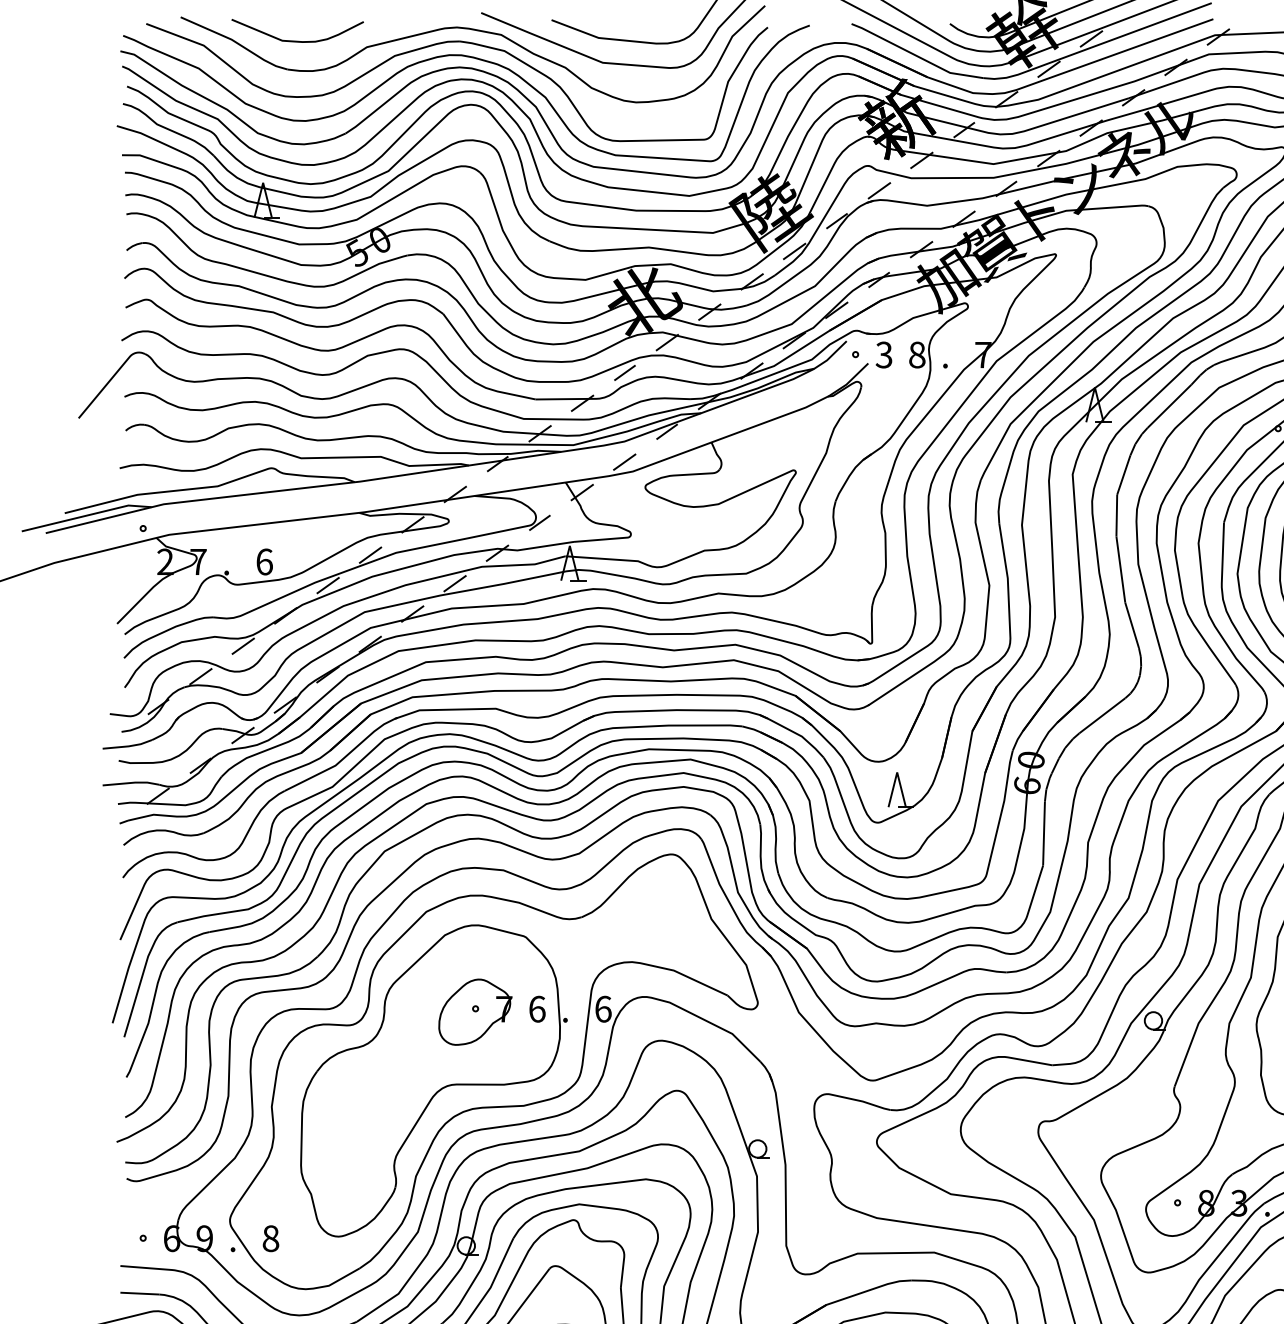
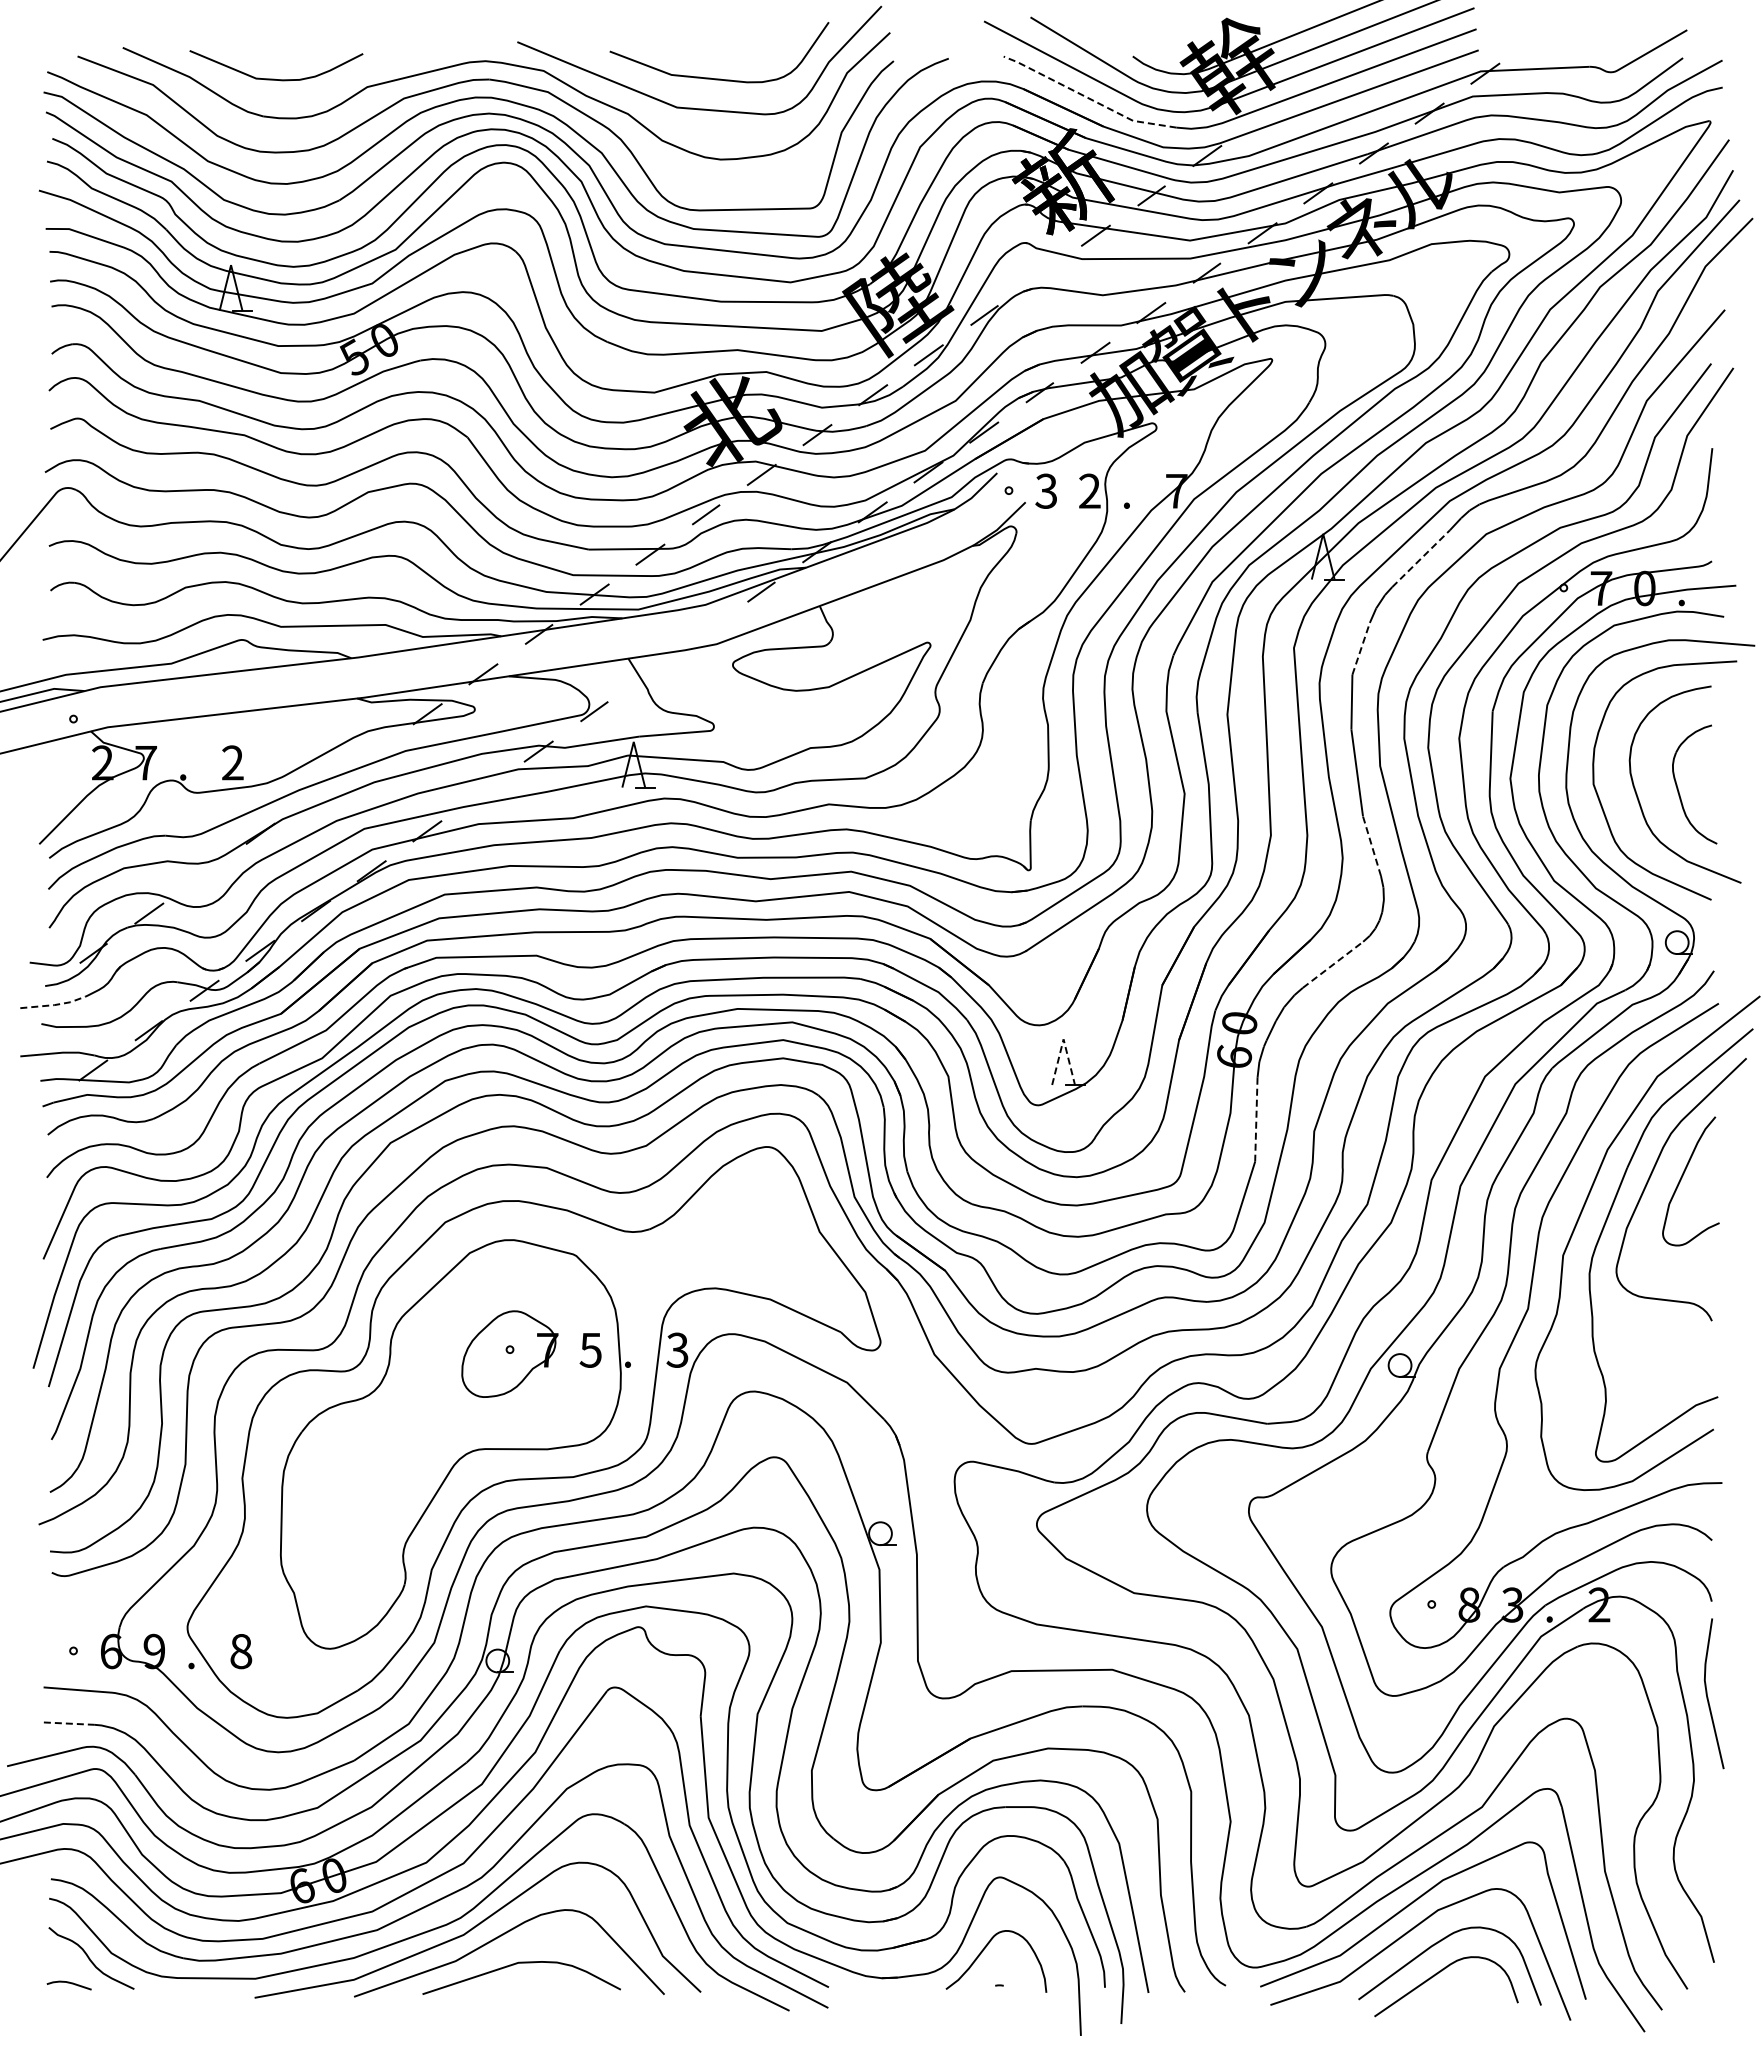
line: (1091, 39) -> (1318, 76), removed
line: (915, 55) -> (1087, 97), solid -> dashed
line: (1048, 69) -> (1262, 116), removed
line: (879, 190) -> (1040, 275), removed
text: (916, 354) -> (1089, 490), 8 -> 2
line: (1169, 406) -> (1421, 558), solid -> dashed
line: (624, 461) -> (705, 631), removed
line: (1124, 474) -> (1361, 648), solid -> dashed
line: (581, 492) -> (649, 671), removed
line: (370, 555) -> (371, 754), removed
text: (264, 561) -> (232, 762), 6 -> 2
line: (454, 583) -> (482, 791), removed
line: (328, 585) -> (316, 793), removed
line: (1131, 624) -> (1371, 845), solid -> dashed
line: (242, 646) -> (204, 873), removed
line: (1102, 715) -> (1333, 964), solid -> dashed
line: (128, 746) -> (54, 1005), solid -> dashed
line: (897, 772) -> (1063, 1039), solid -> dashed
line: (1044, 833) -> (1256, 1119), solid -> dashed
text: (536, 1008) -> (590, 1349), 6 -> 5
text: (603, 1008) -> (677, 1349), 6 -> 3
line: (140, 1293) -> (69, 1723), solid -> dashed

